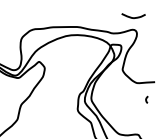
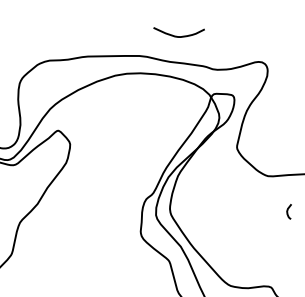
curve: (133, 17) -> (178, 35), moved

